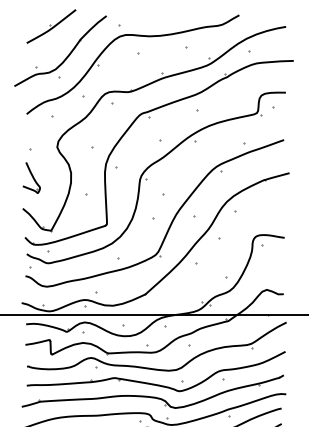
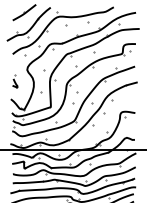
part: (30, 171) -> (14, 81), size x0.6

